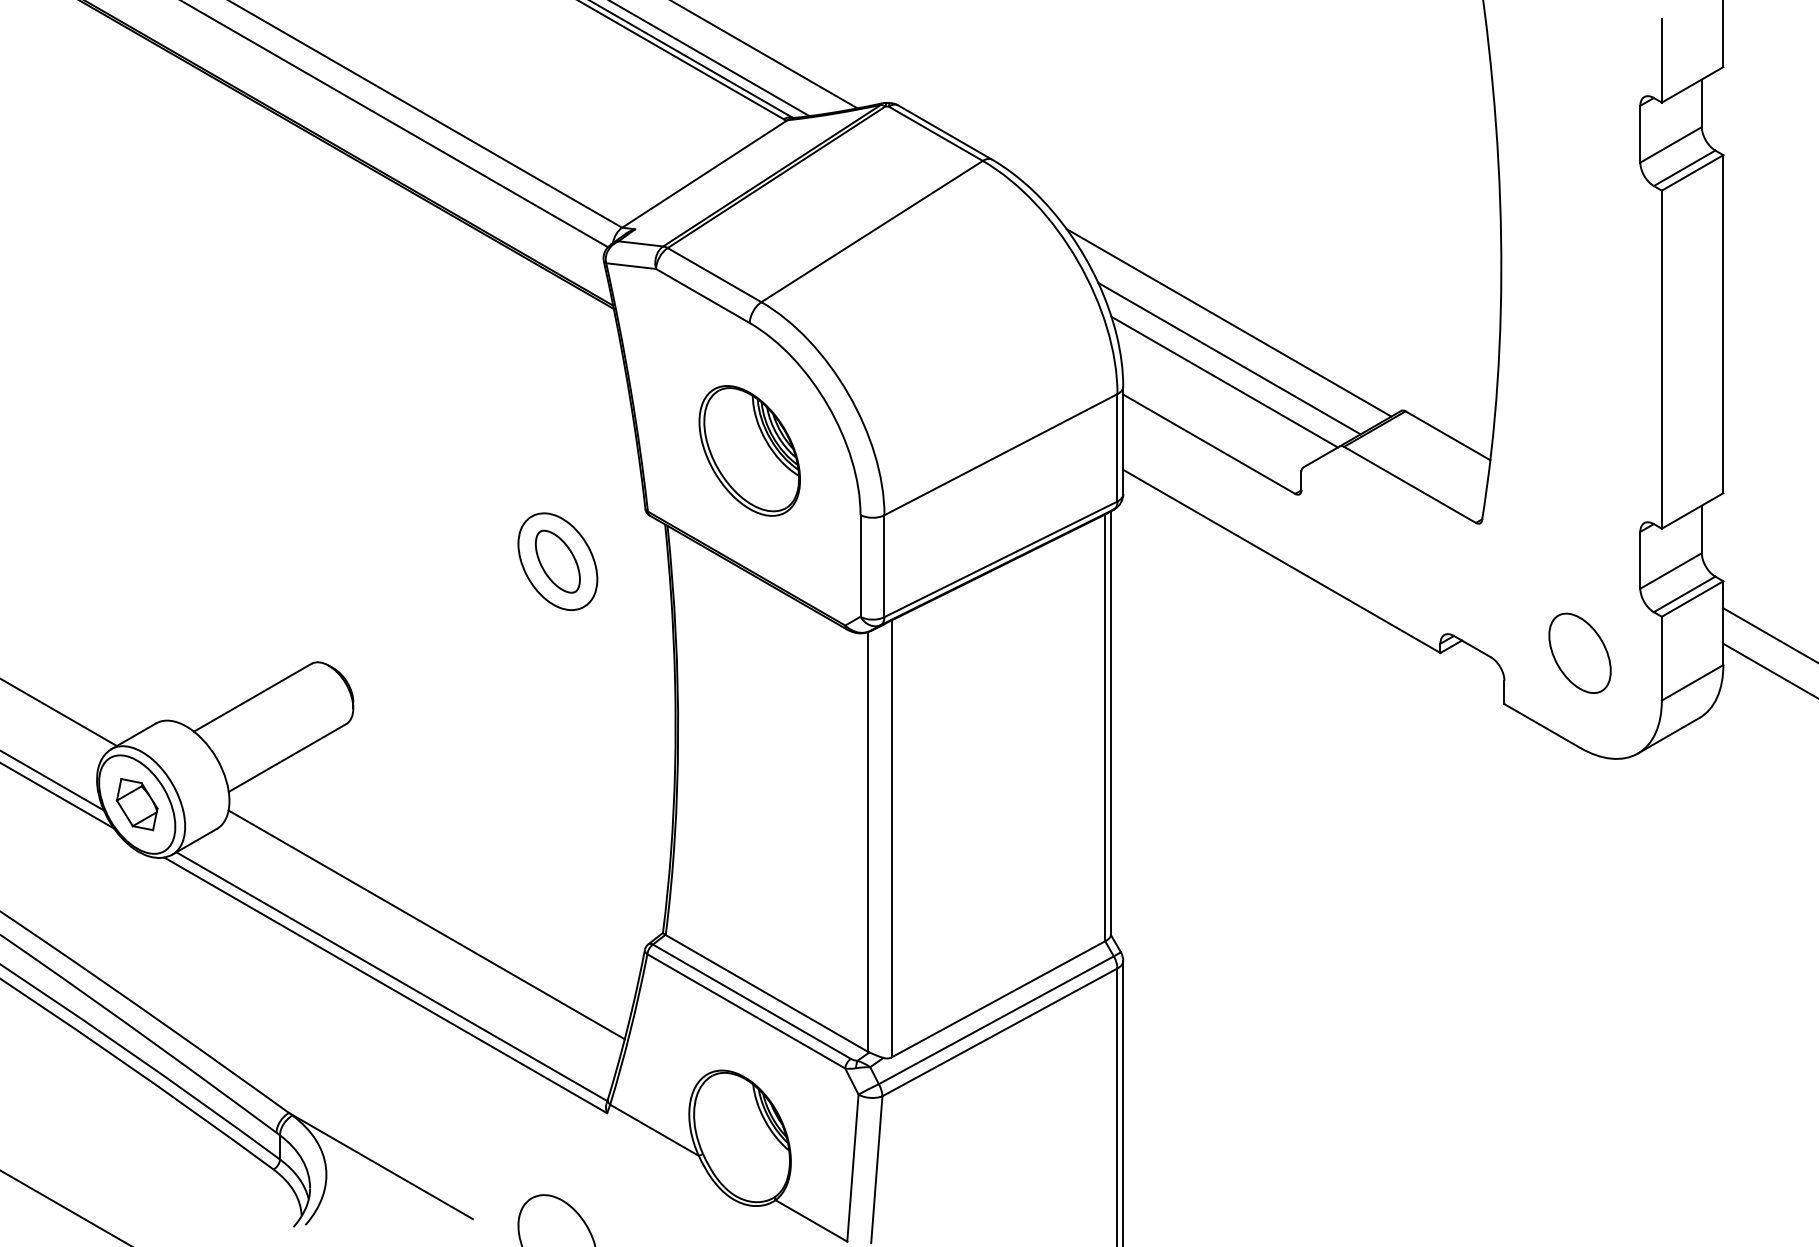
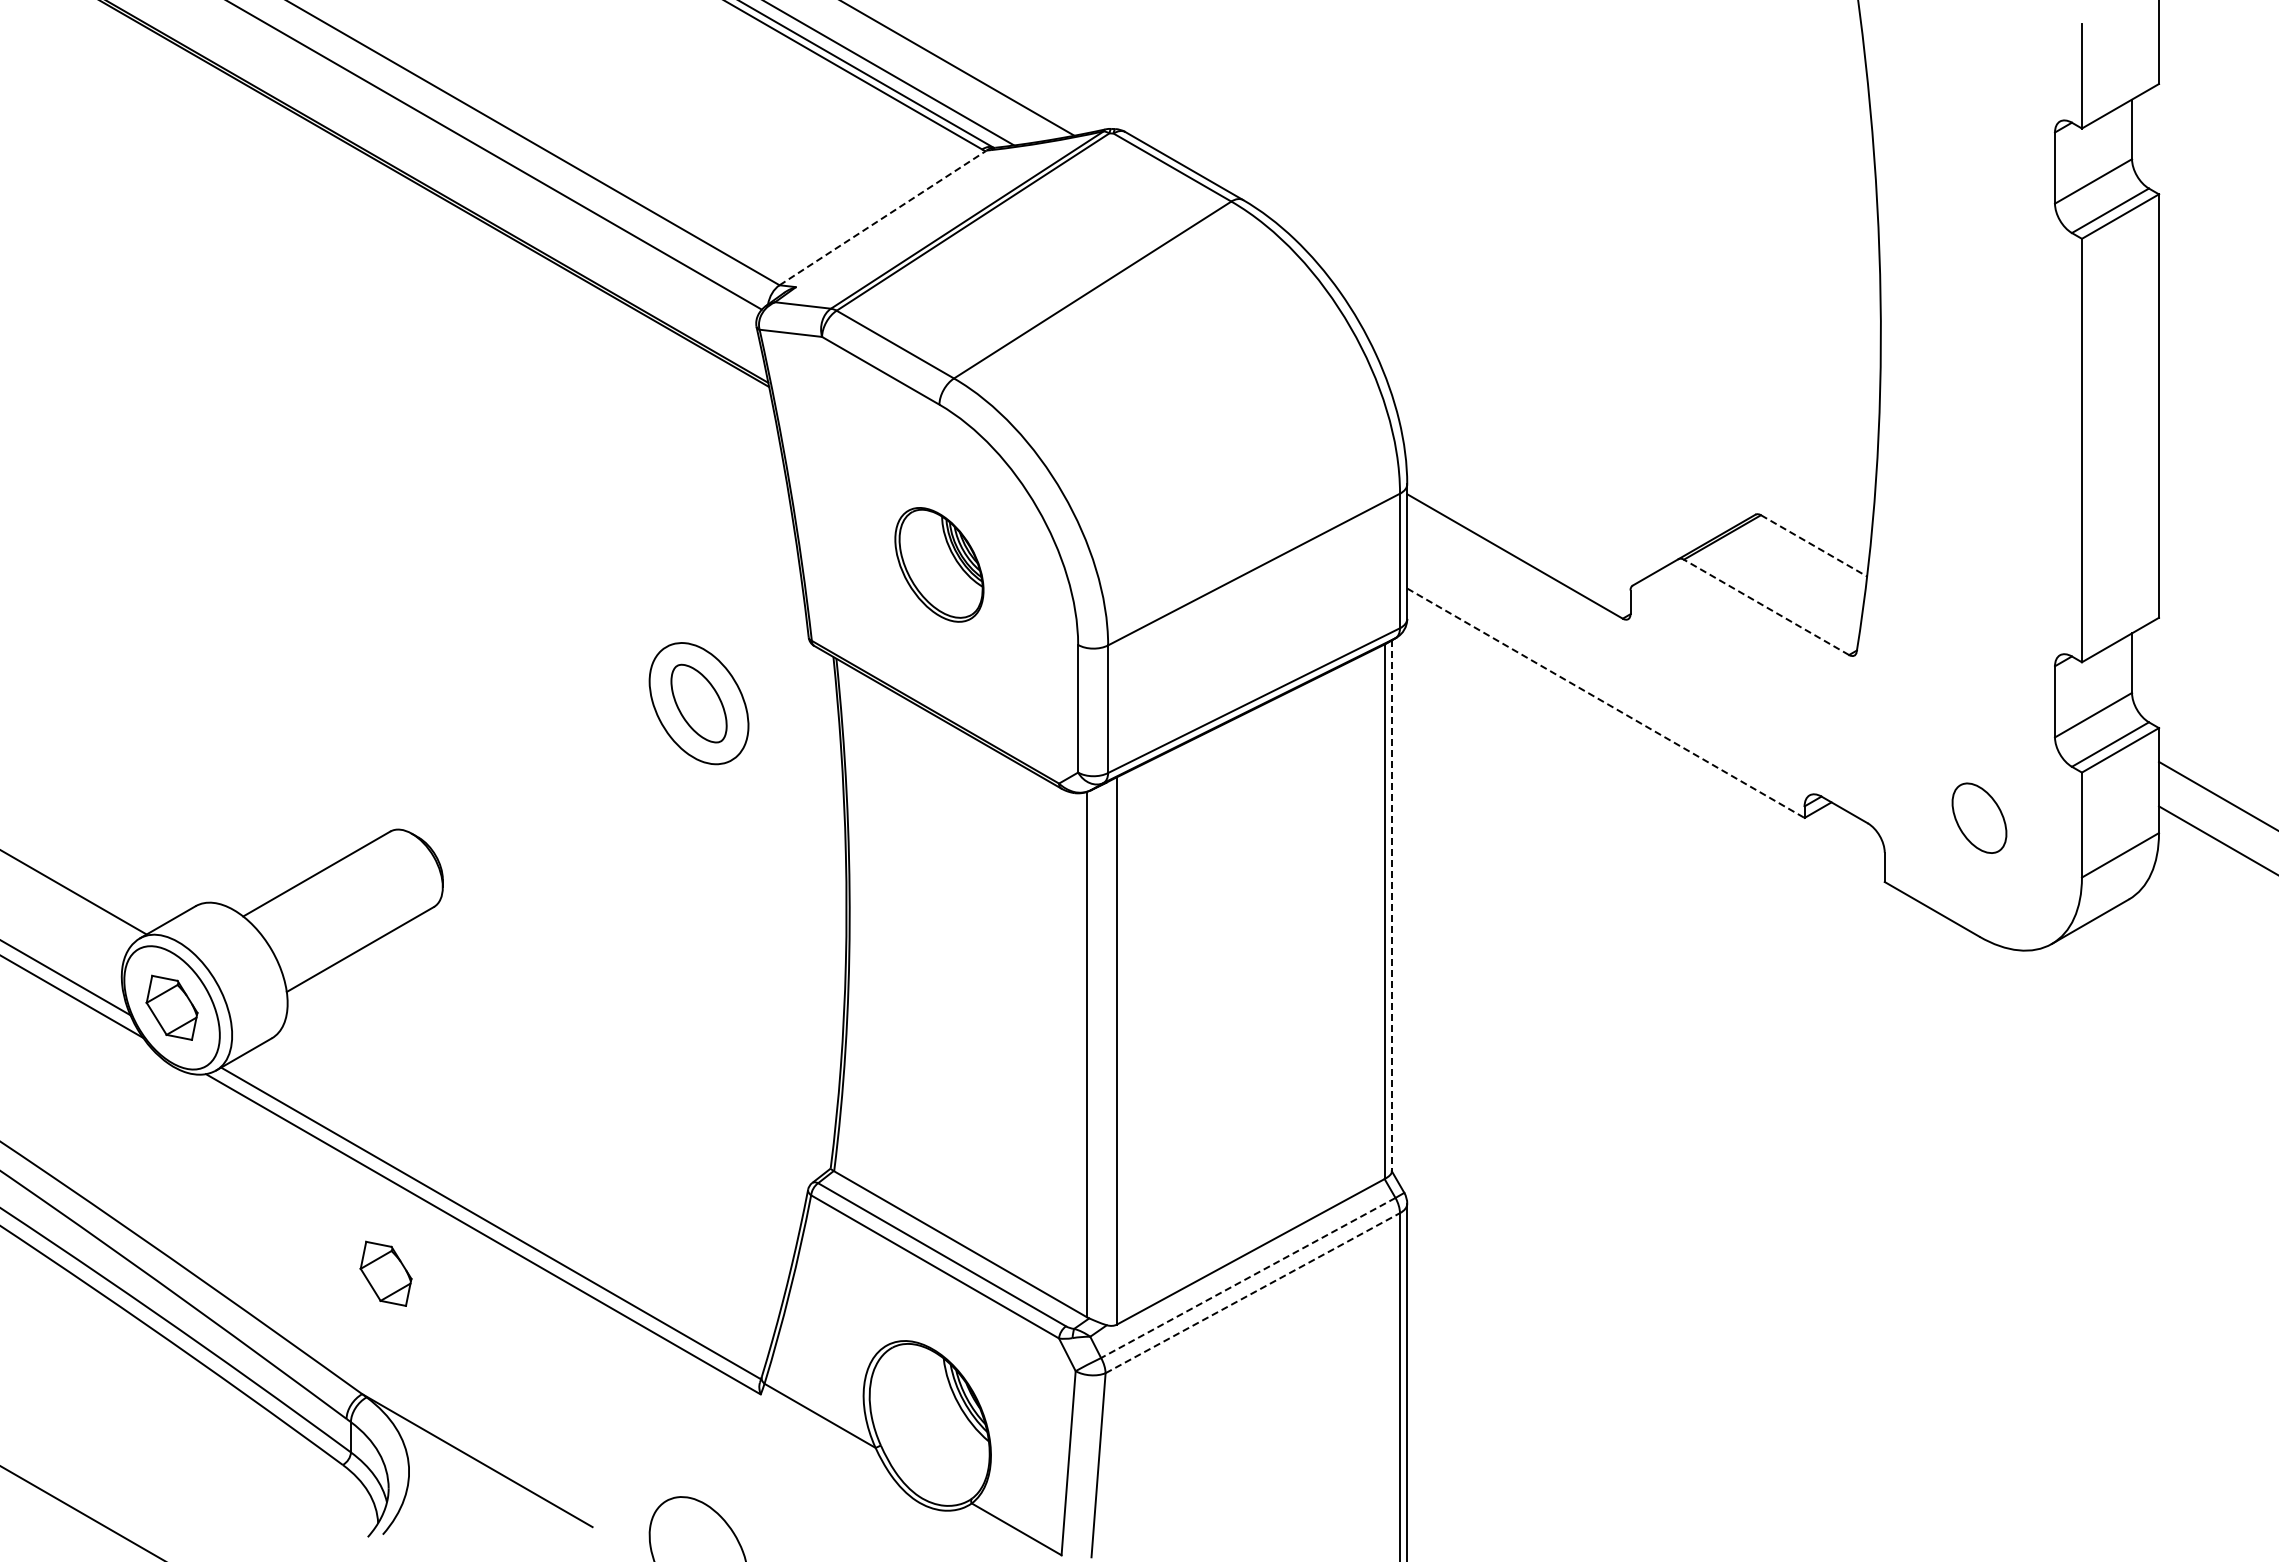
line: (704, 174) -> (882, 218), solid -> dashed
line: (1228, 322) -> (1539, 403), removed
line: (1228, 358) -> (1539, 449), removed
line: (1224, 382) -> (1534, 478), removed
line: (1448, 436) -> (1814, 546), solid -> dashed
part: (749, 450) -> (939, 564), size x0.7
line: (1410, 484) -> (1766, 607), solid -> dashed
line: (1282, 561) -> (1606, 703), solid -> dashed
part: (1580, 652) -> (1979, 817), size x0.7
line: (1110, 723) -> (1391, 906), solid -> dashed
line: (426, 924) -> (534, 1158), removed
part: (307, 1016) -> (385, 1273), added
line: (996, 1019) -> (1248, 1277), solid -> dashed
line: (999, 1032) -> (1252, 1293), solid -> dashed

